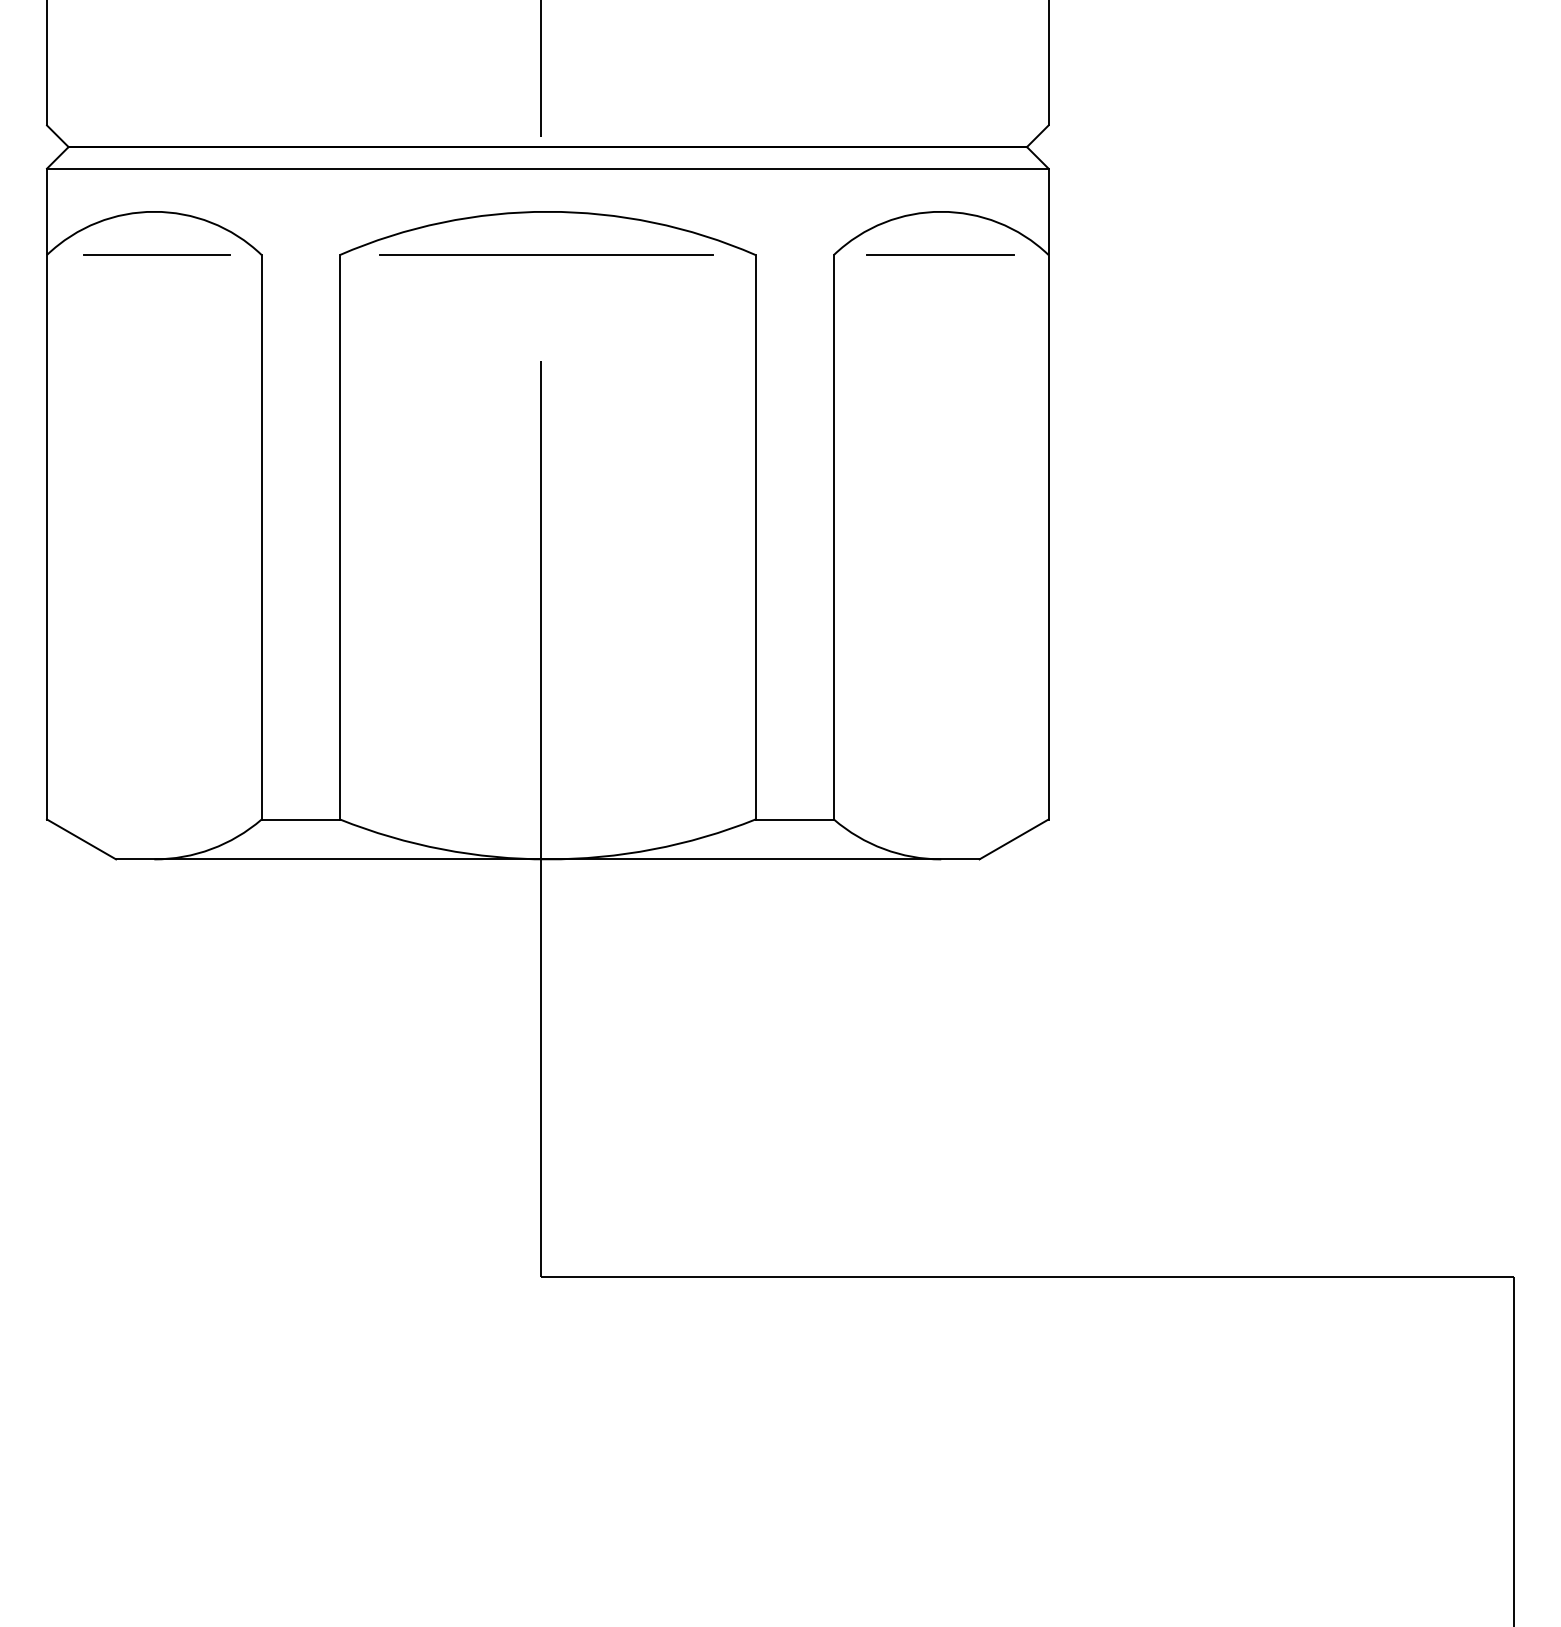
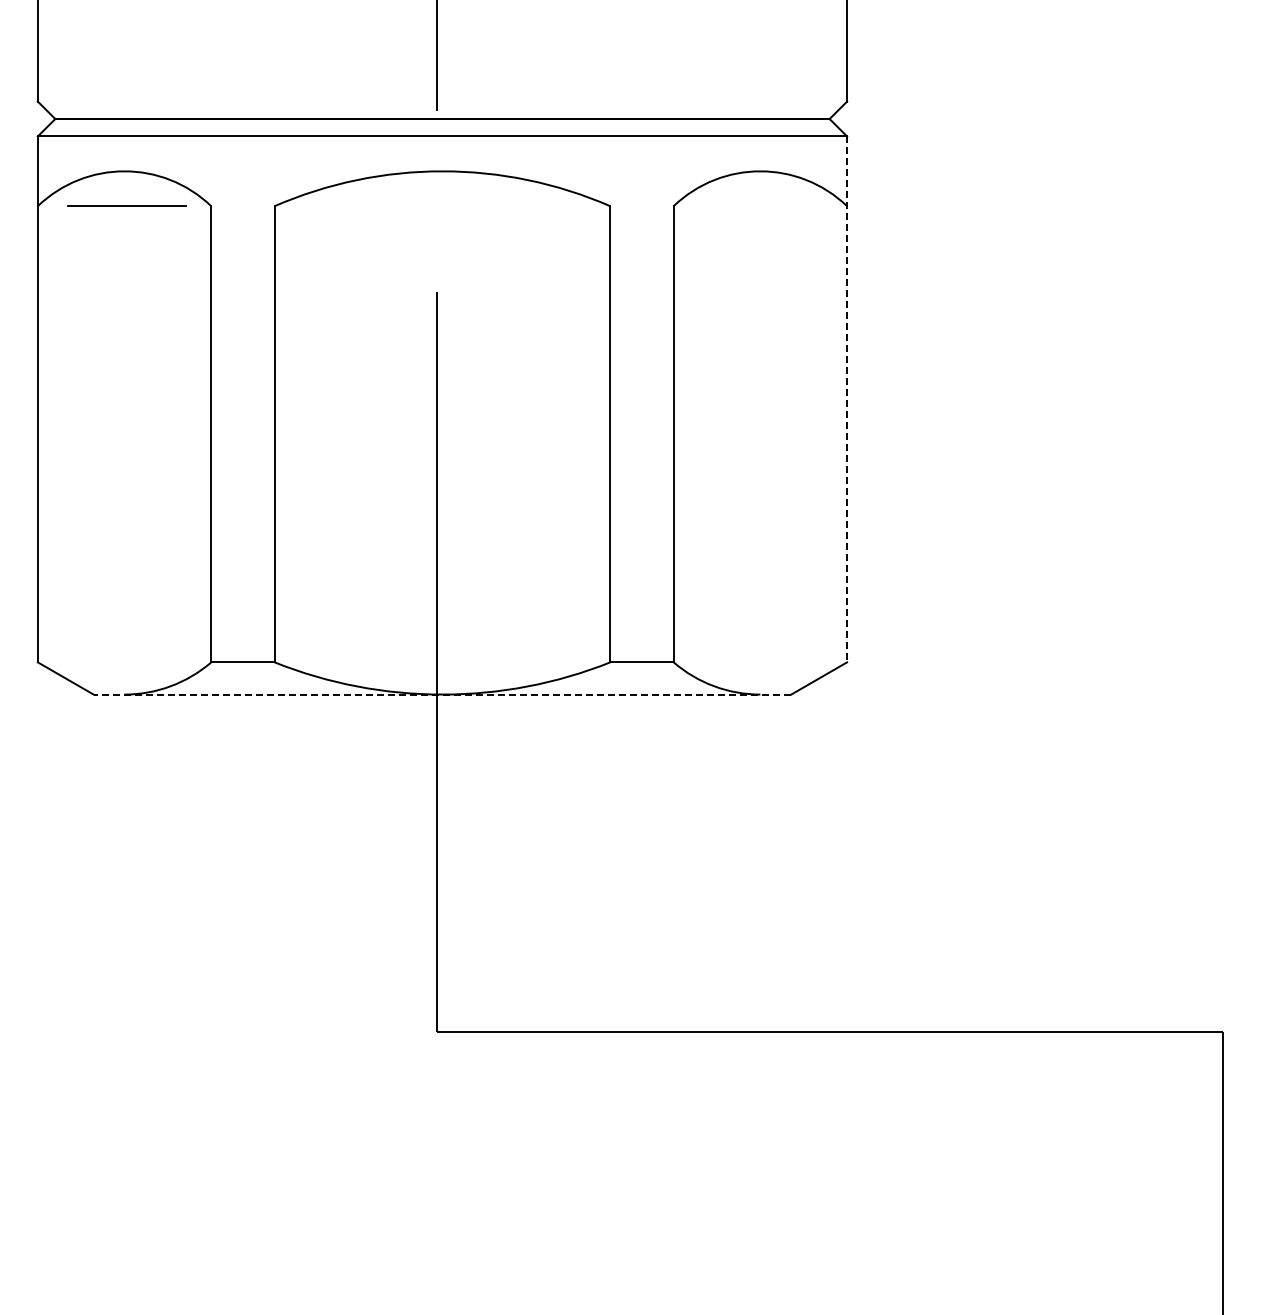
line: (546, 254) -> (441, 205), removed
line: (940, 255) -> (759, 206), removed
line: (1049, 494) -> (847, 399), solid -> dashed
line: (547, 859) -> (442, 694), solid -> dashed

